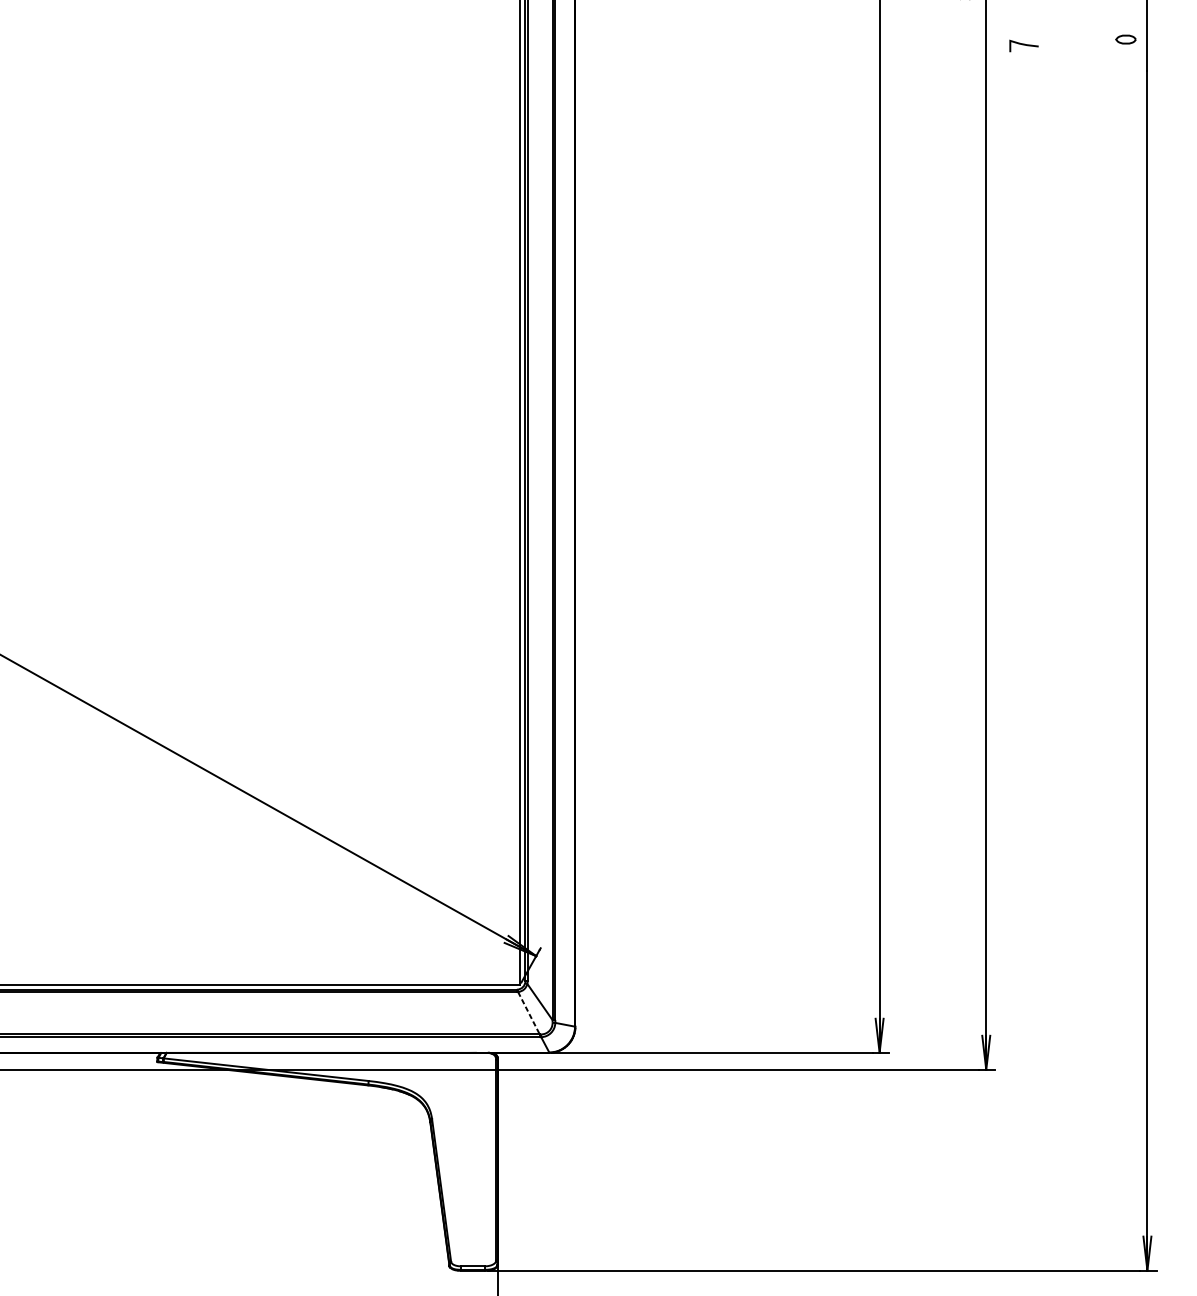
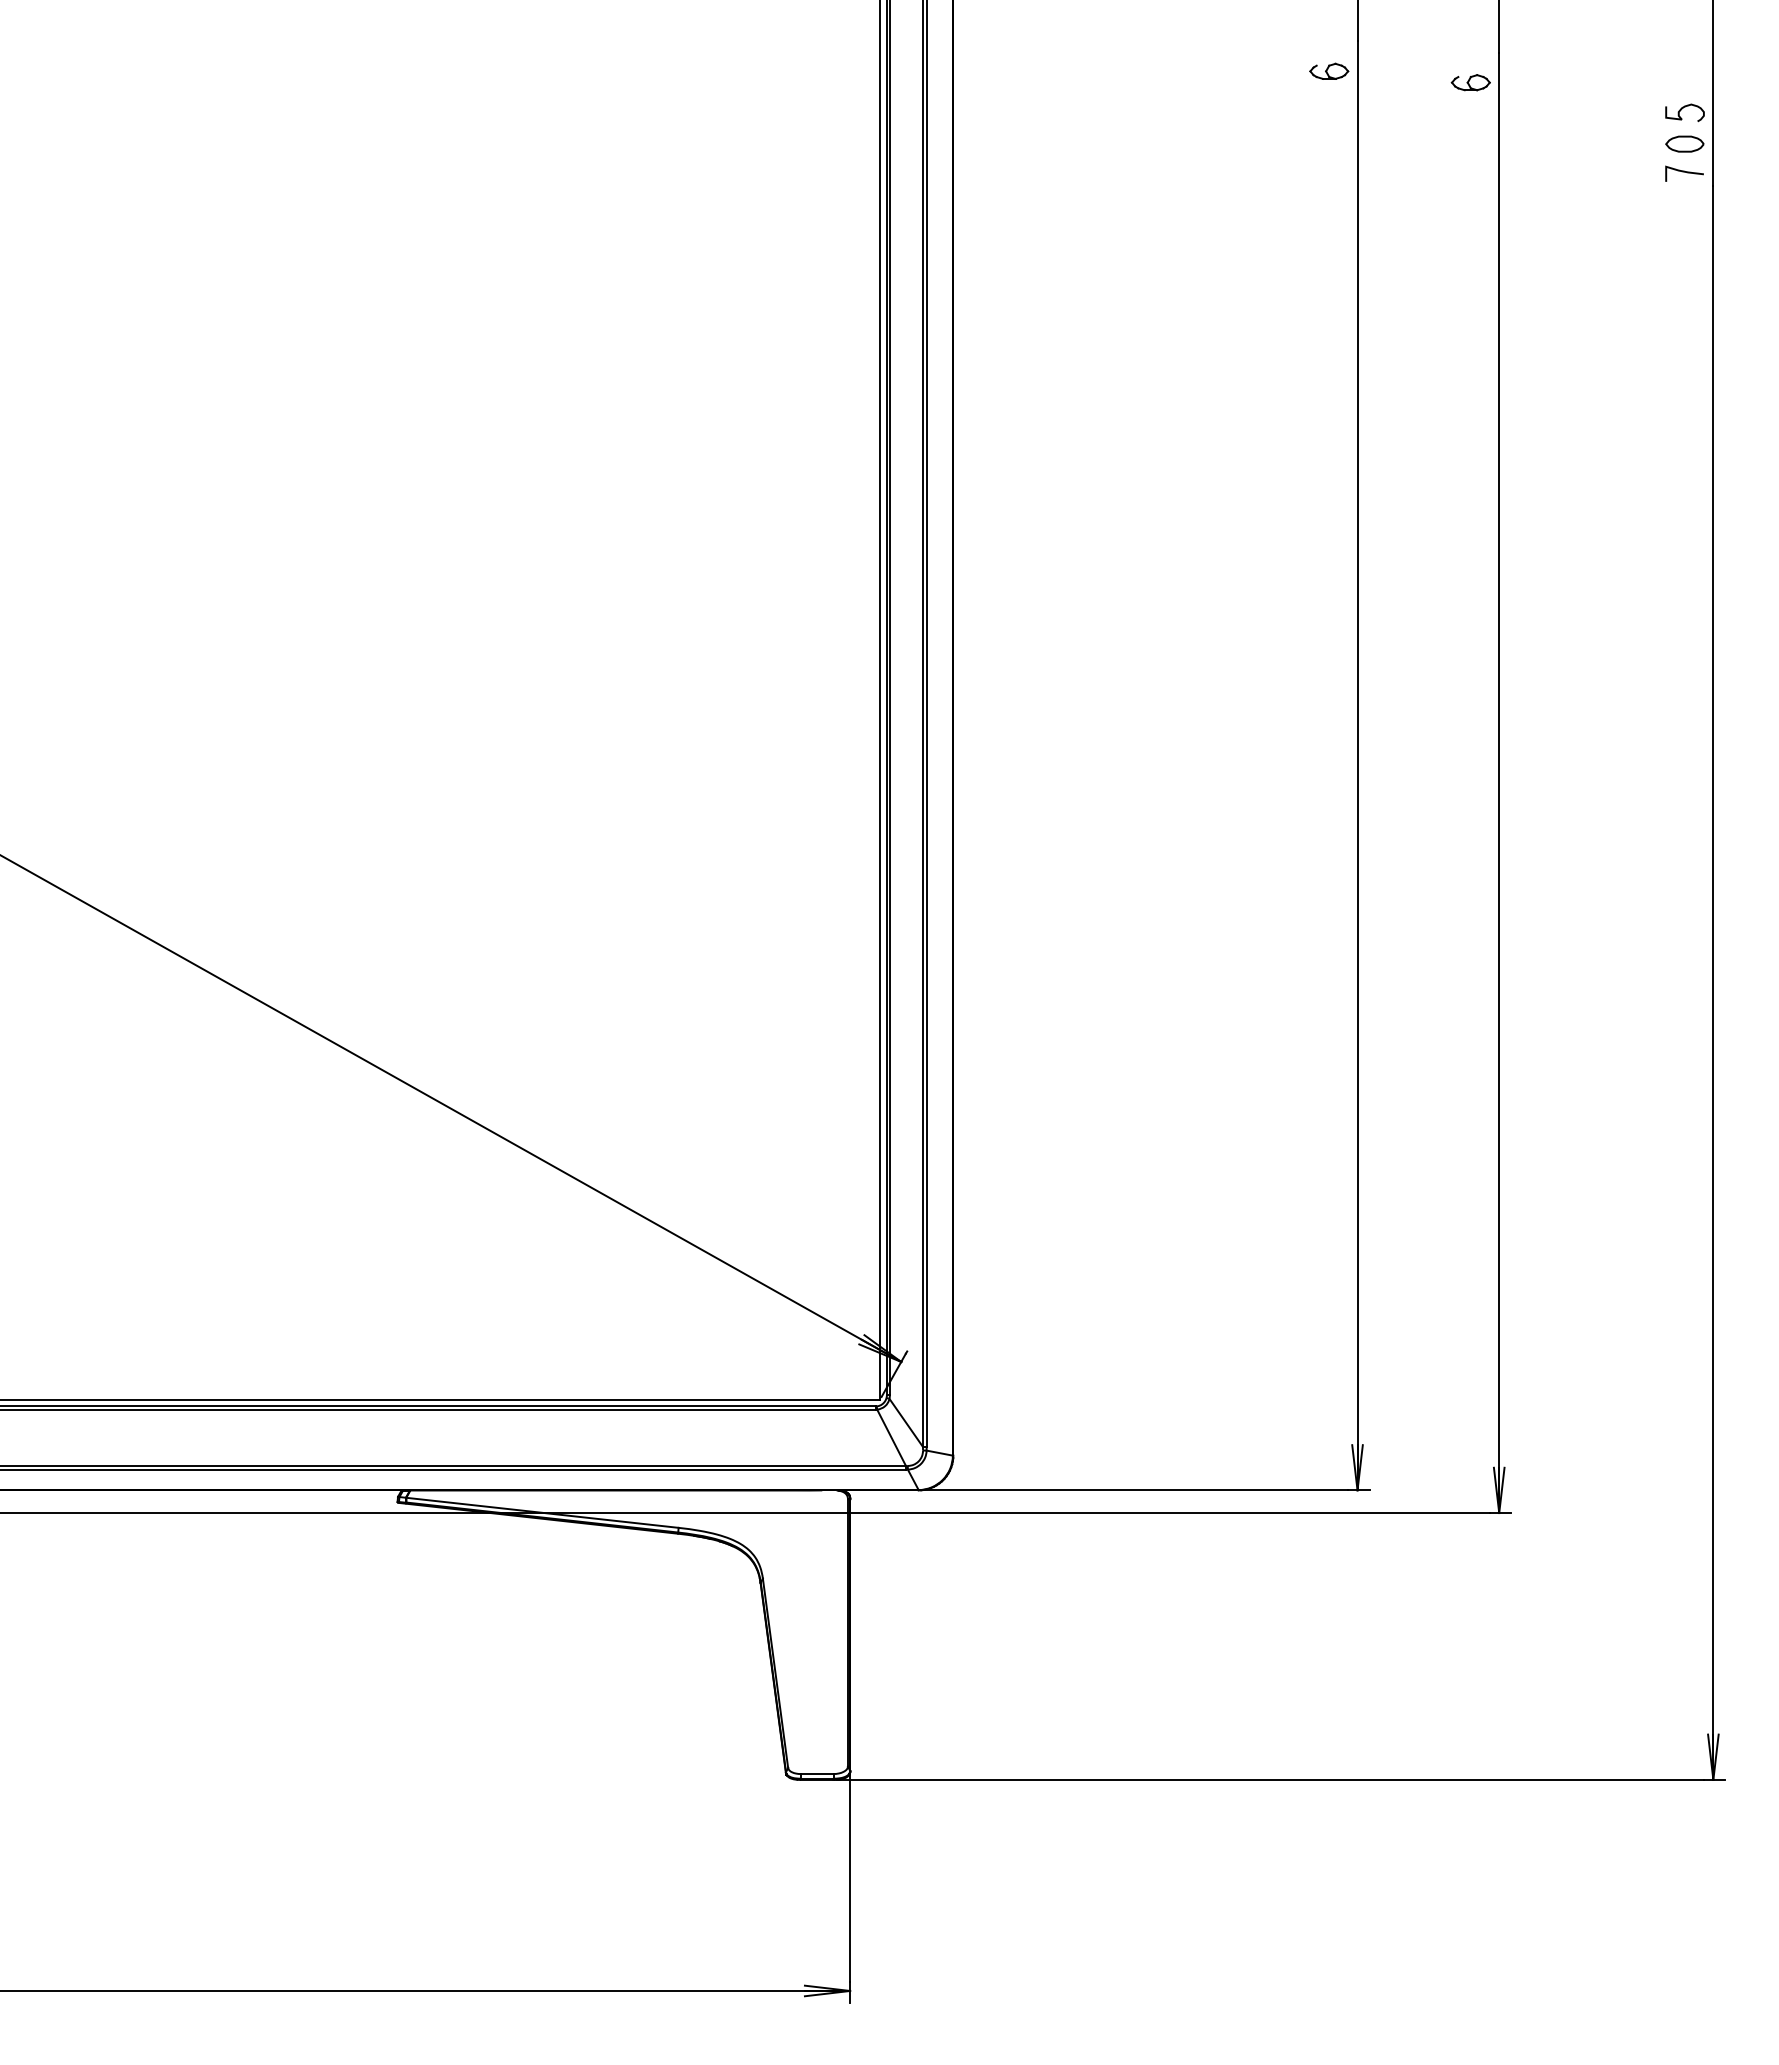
curve: (1124, 13) -> (1682, 109), added
part: (1125, 39) -> (1684, 143), size x1.43
curve: (1024, 45) -> (1684, 172), moved
line: (528, 1013) -> (891, 1437), dashed -> solid

